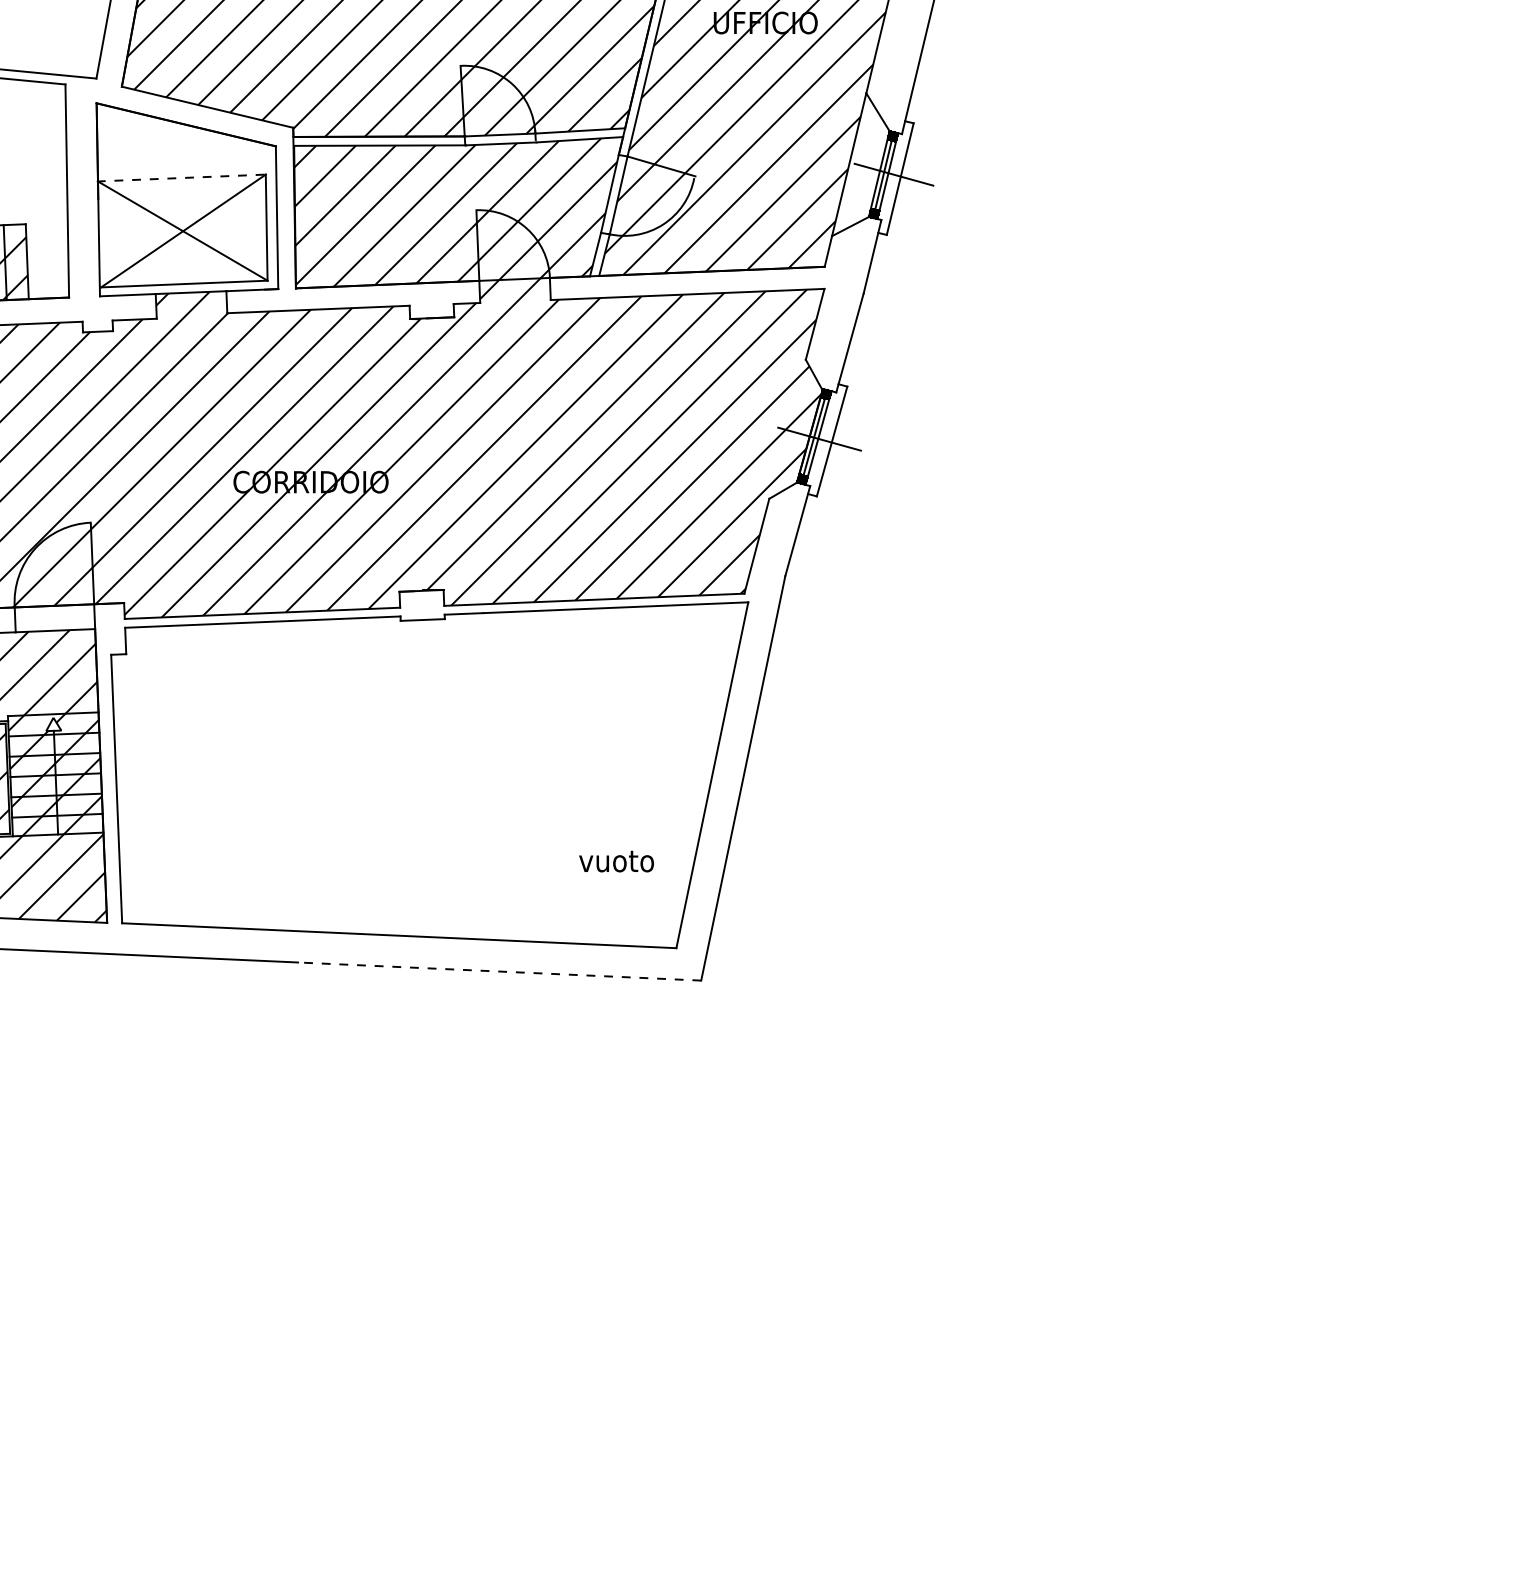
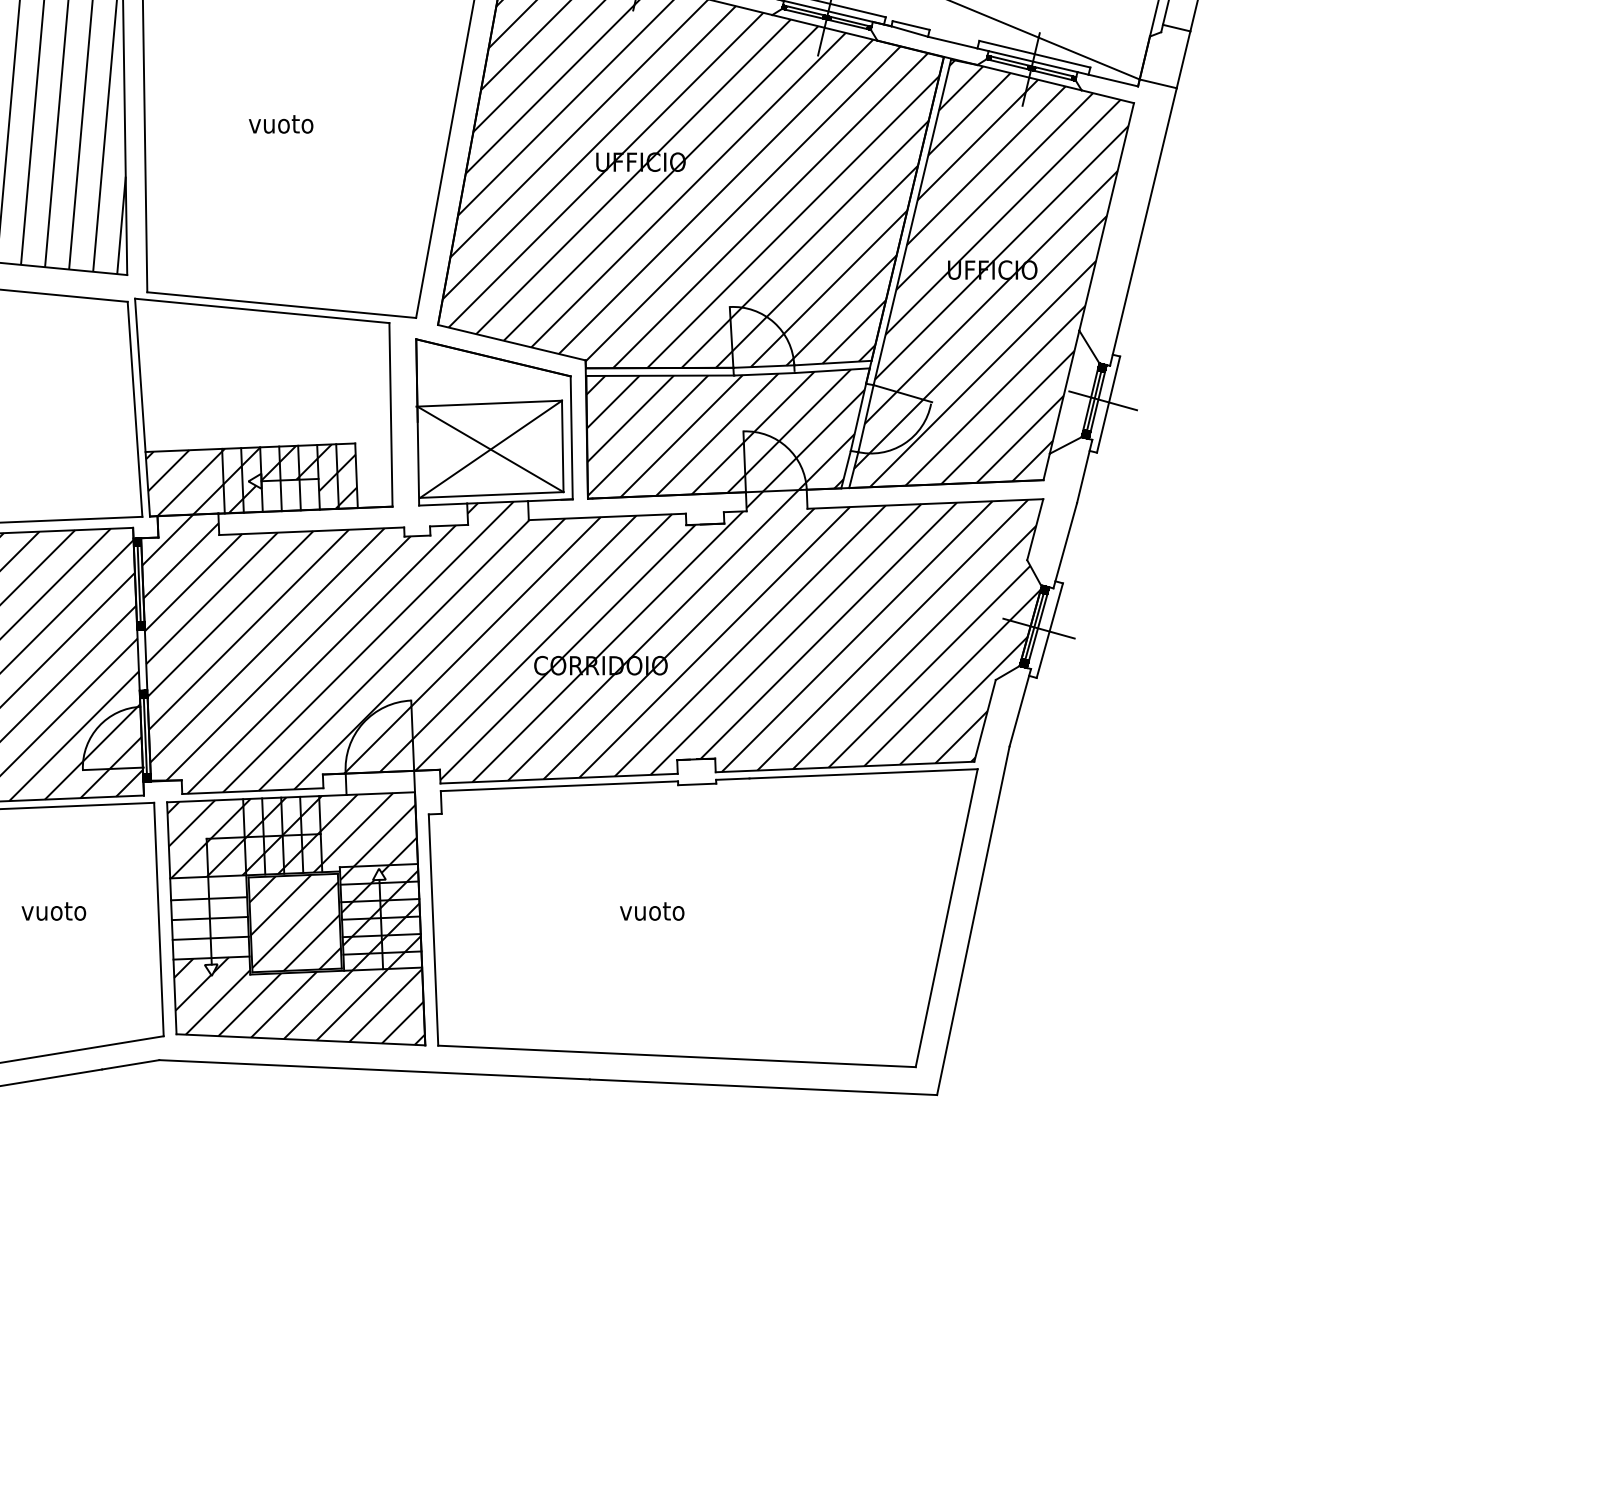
line: (181, 177) -> (489, 403), dashed -> solid
text: (616, 861) -> (652, 911), moved
line: (499, 971) -> (763, 1087), dashed -> solid

